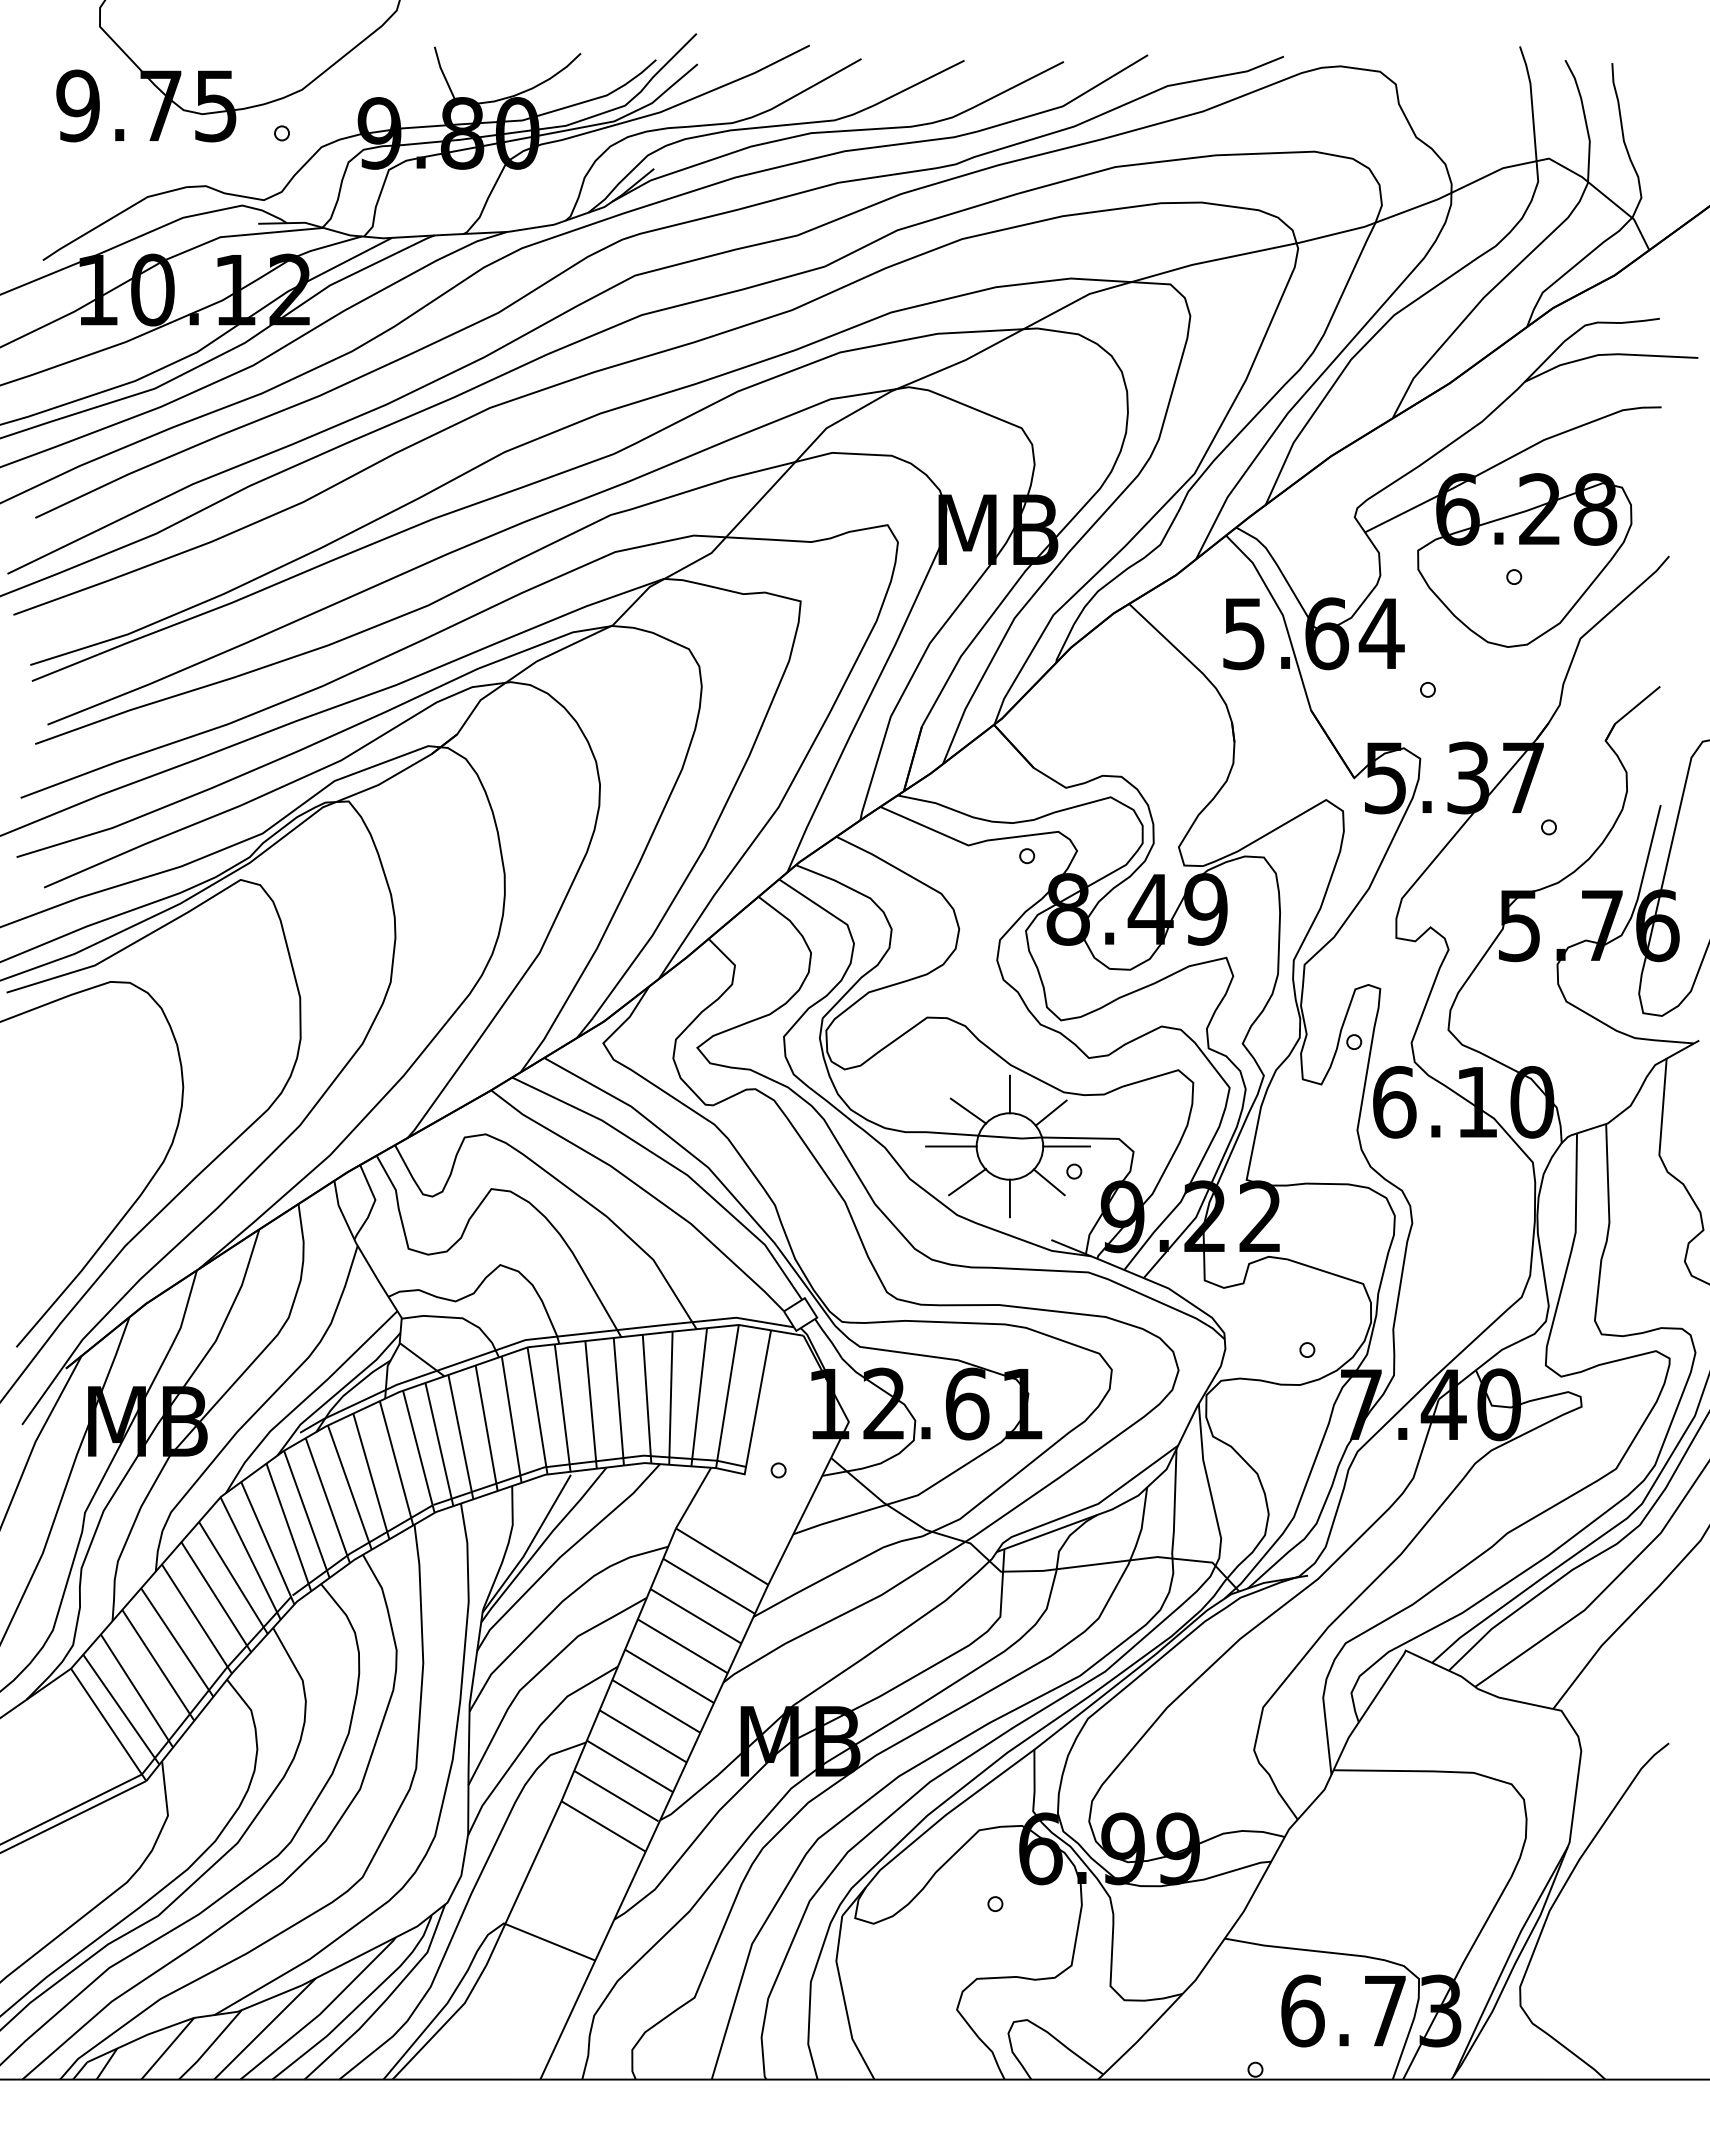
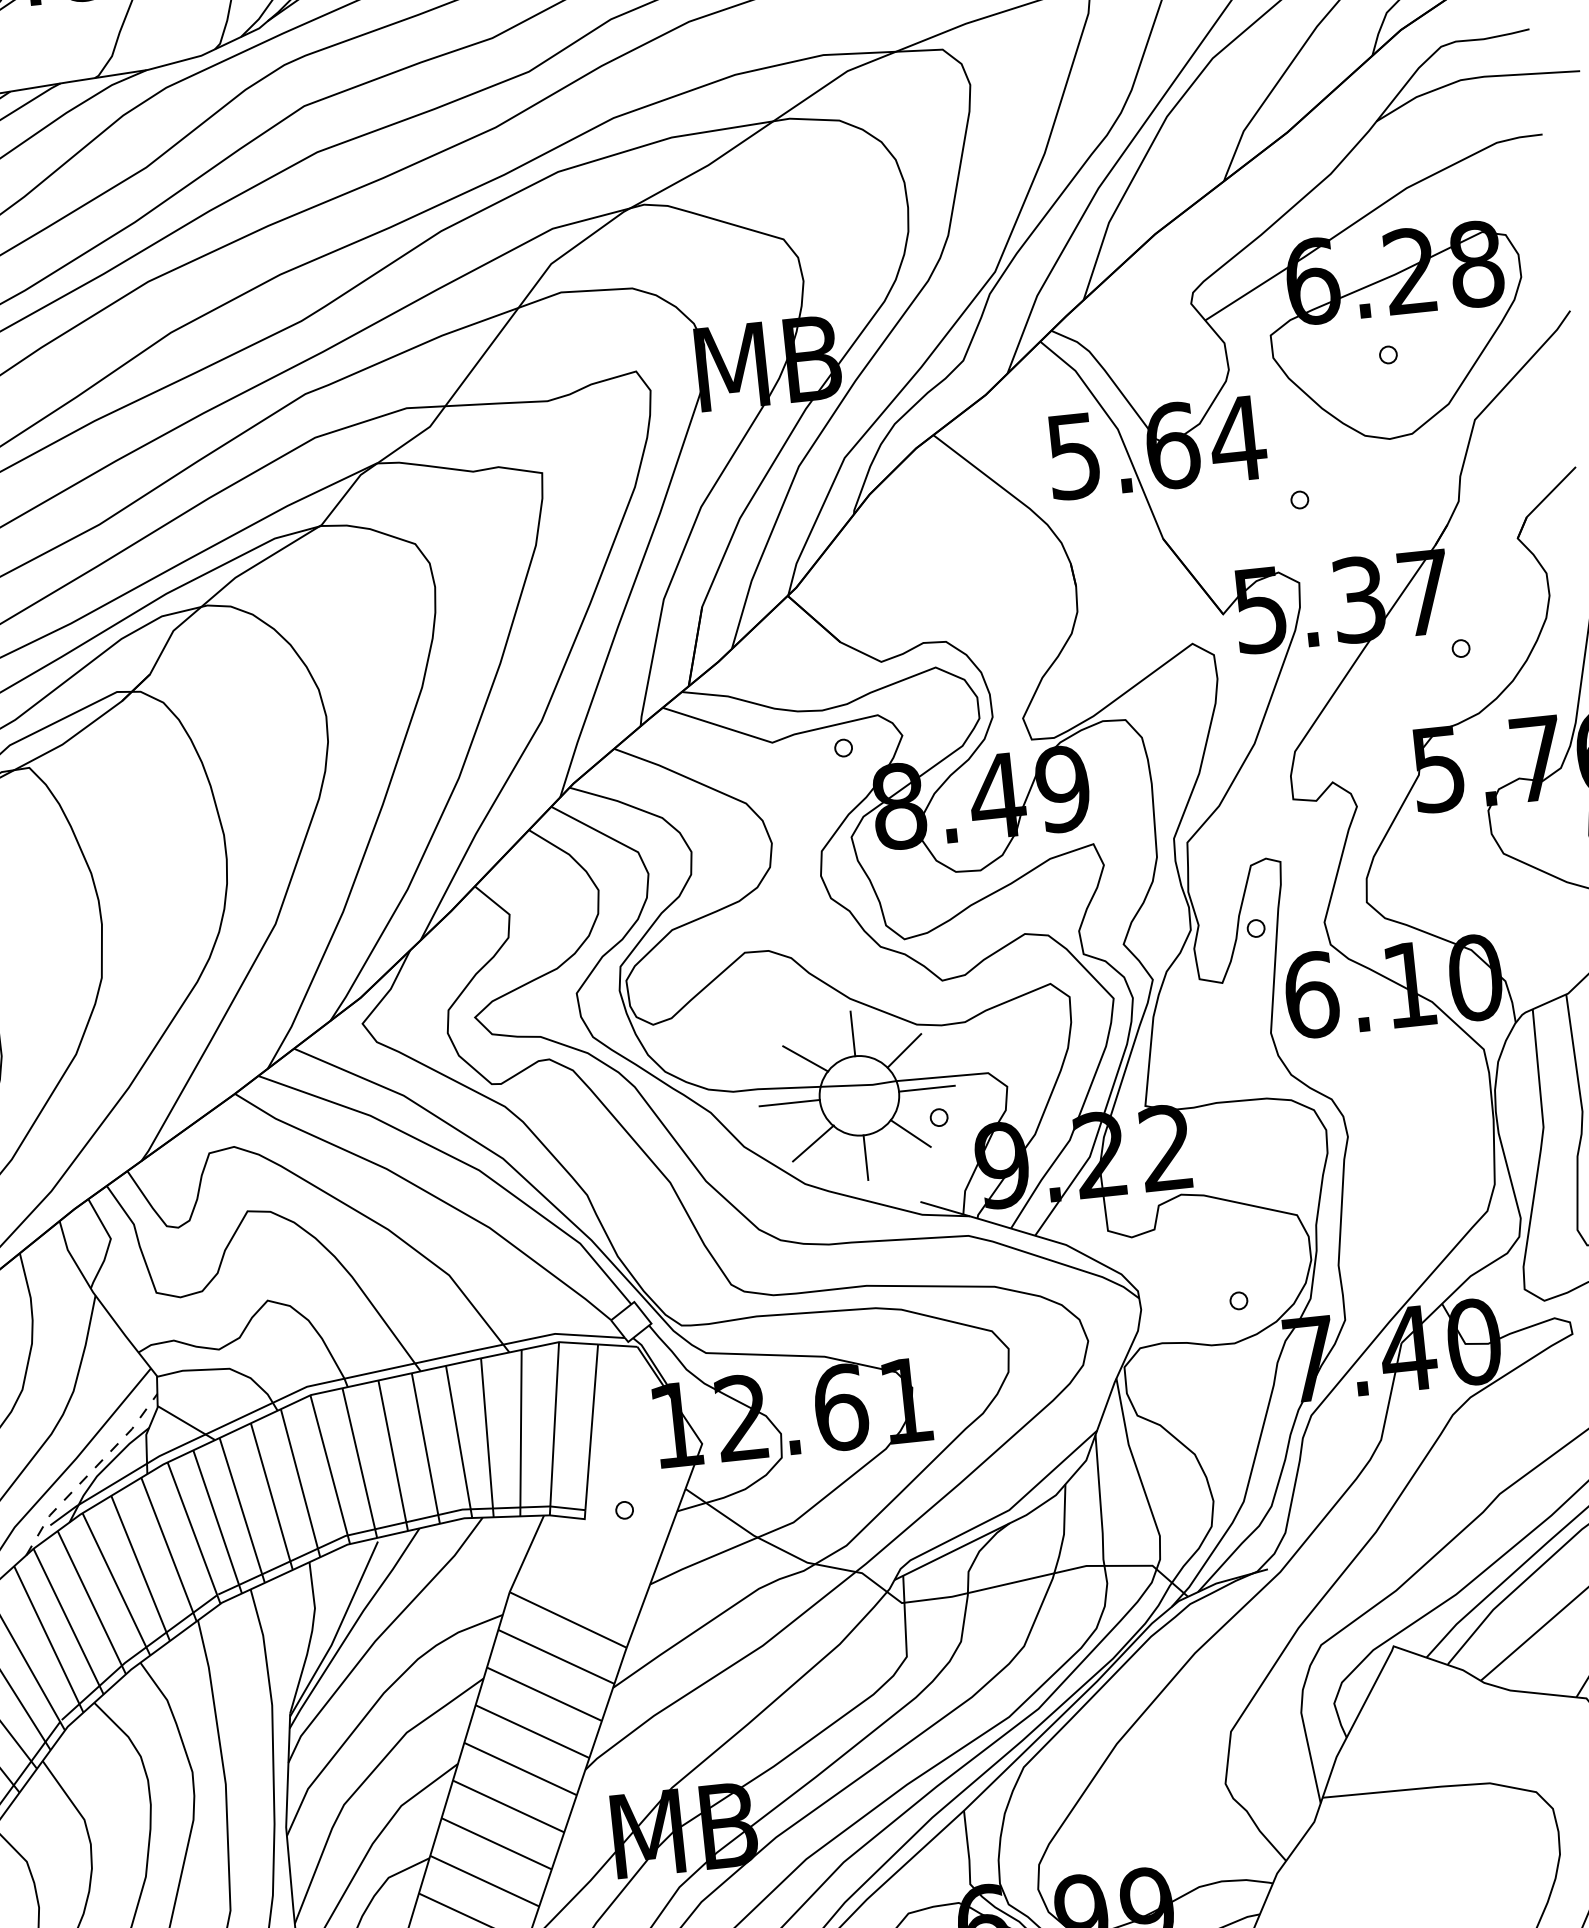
line: (337, 1392) -> (89, 1472), solid -> dashed

